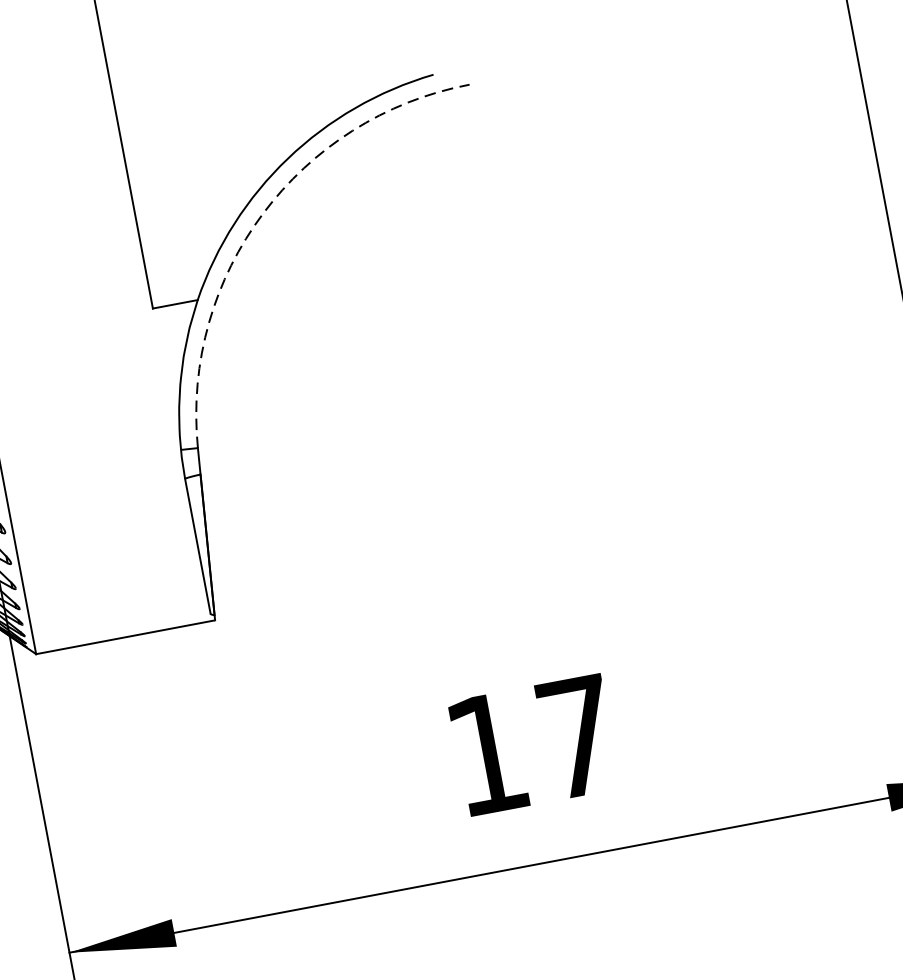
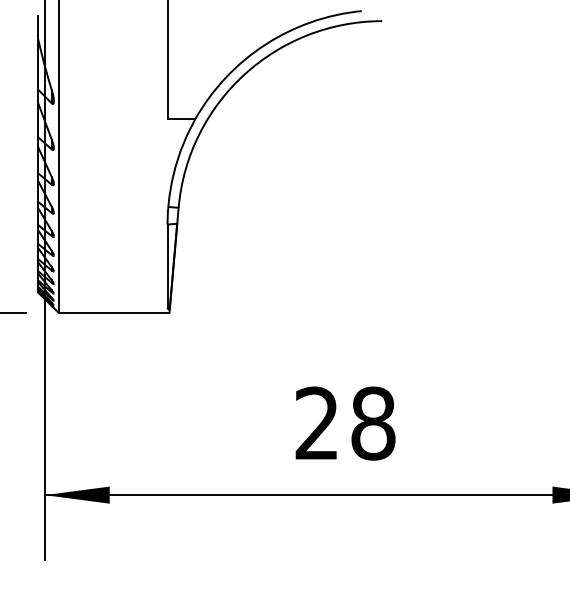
arc: (263, 212) -> (244, 74), dashed -> solid
text: (533, 745) -> (345, 423), 17 -> 28

